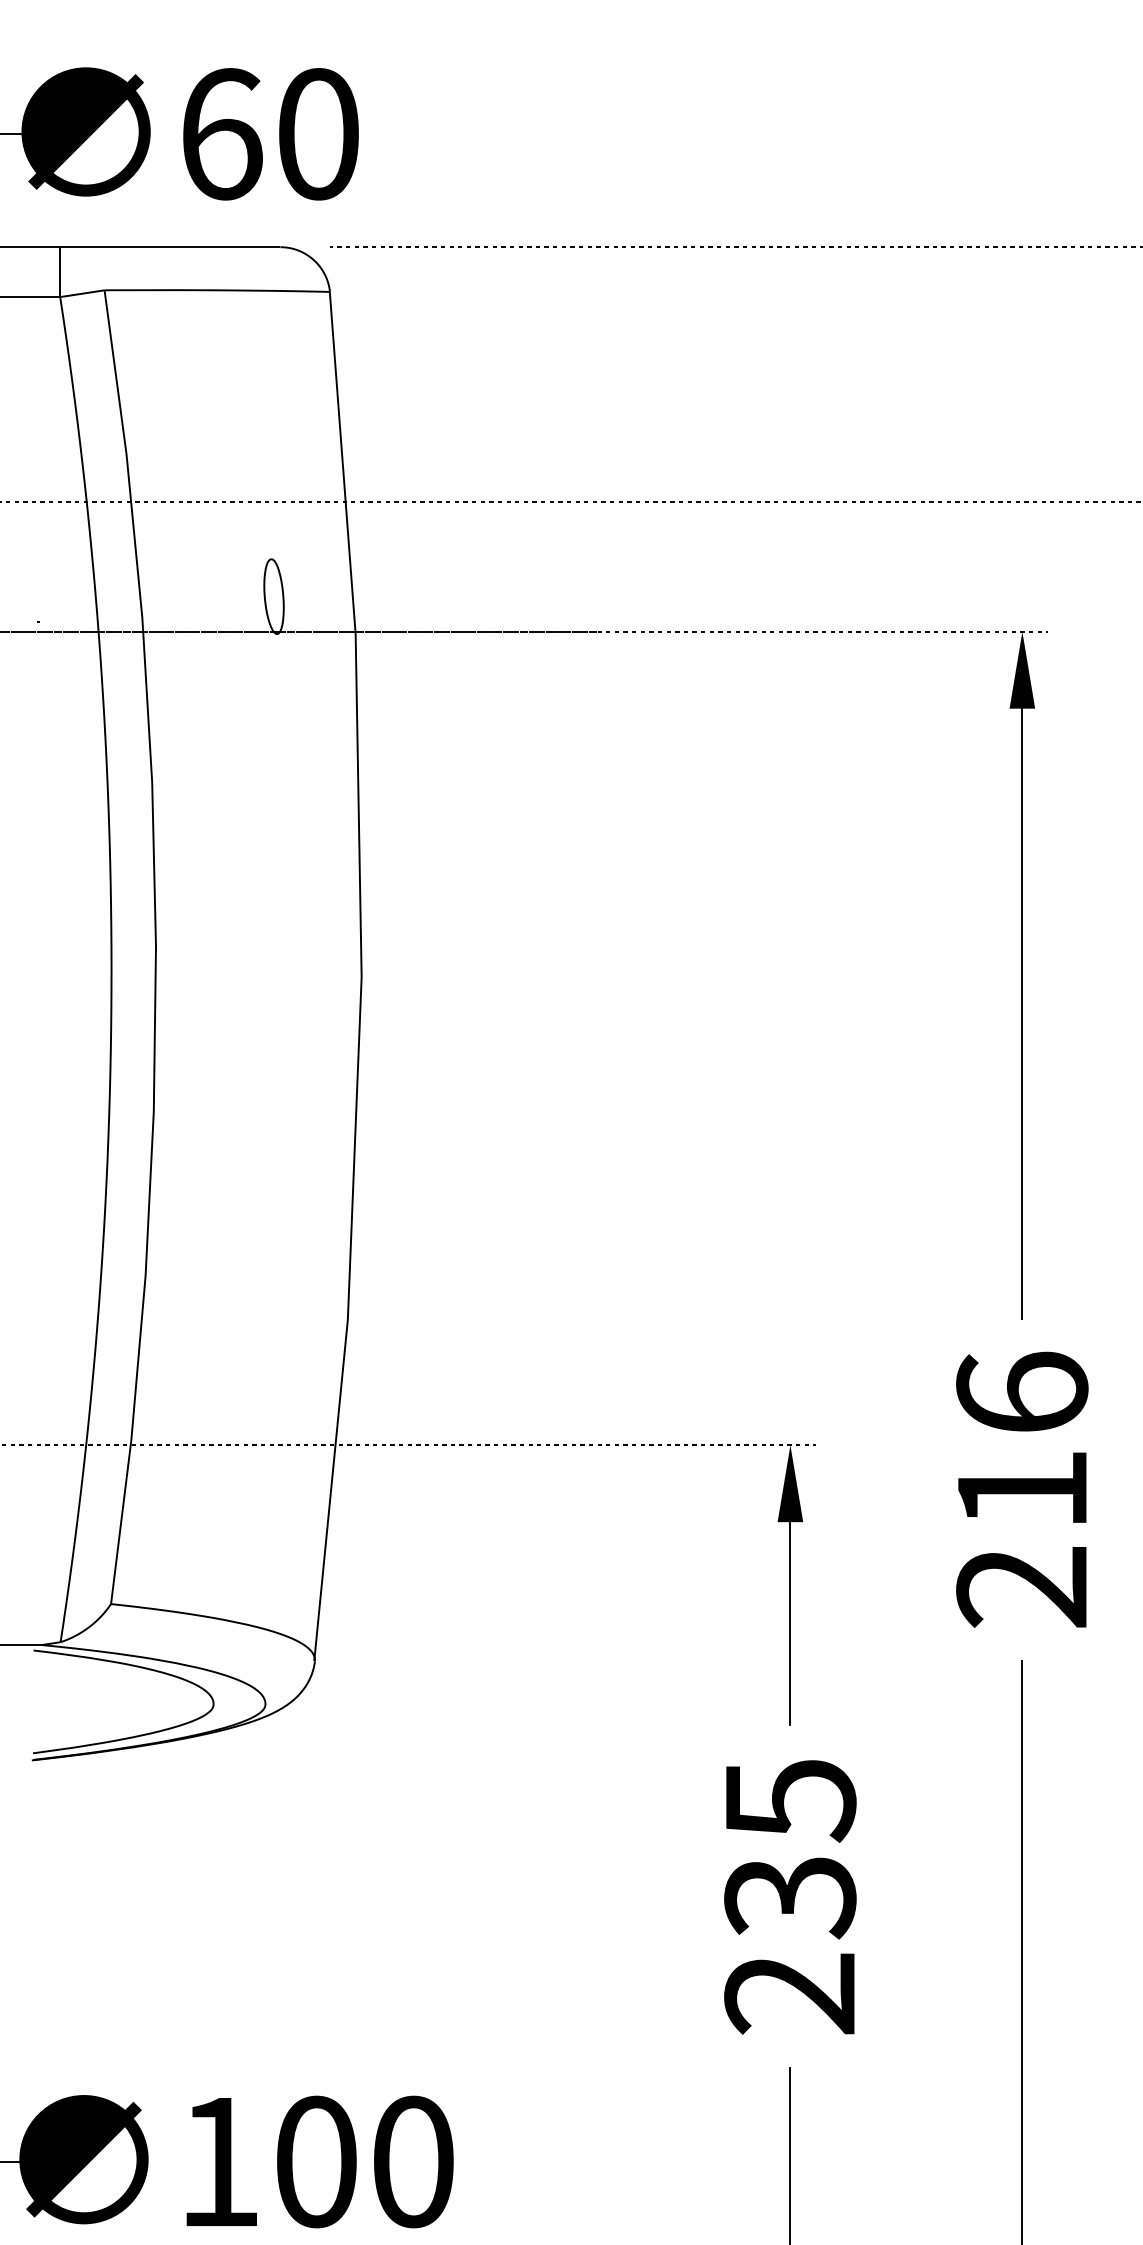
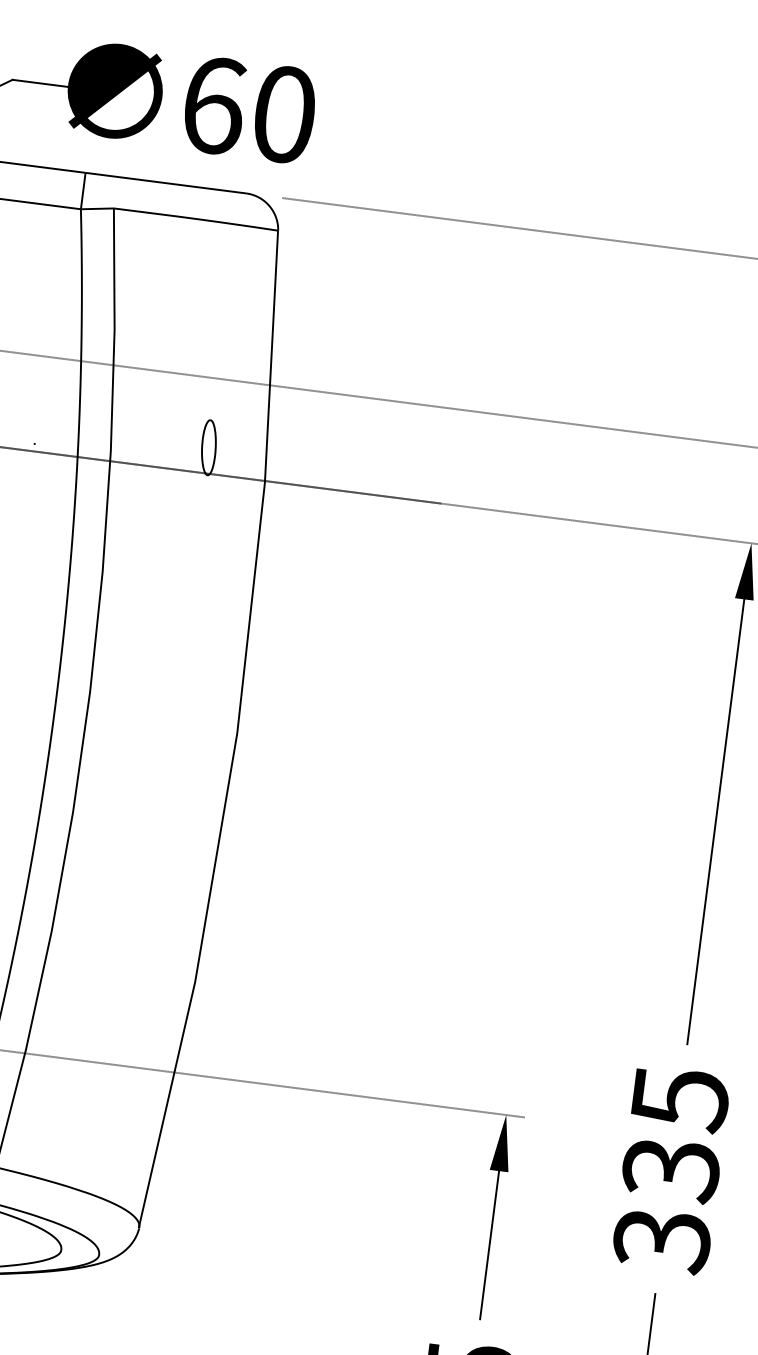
text: (1022, 1490) -> (671, 1169), 216 -> 335

